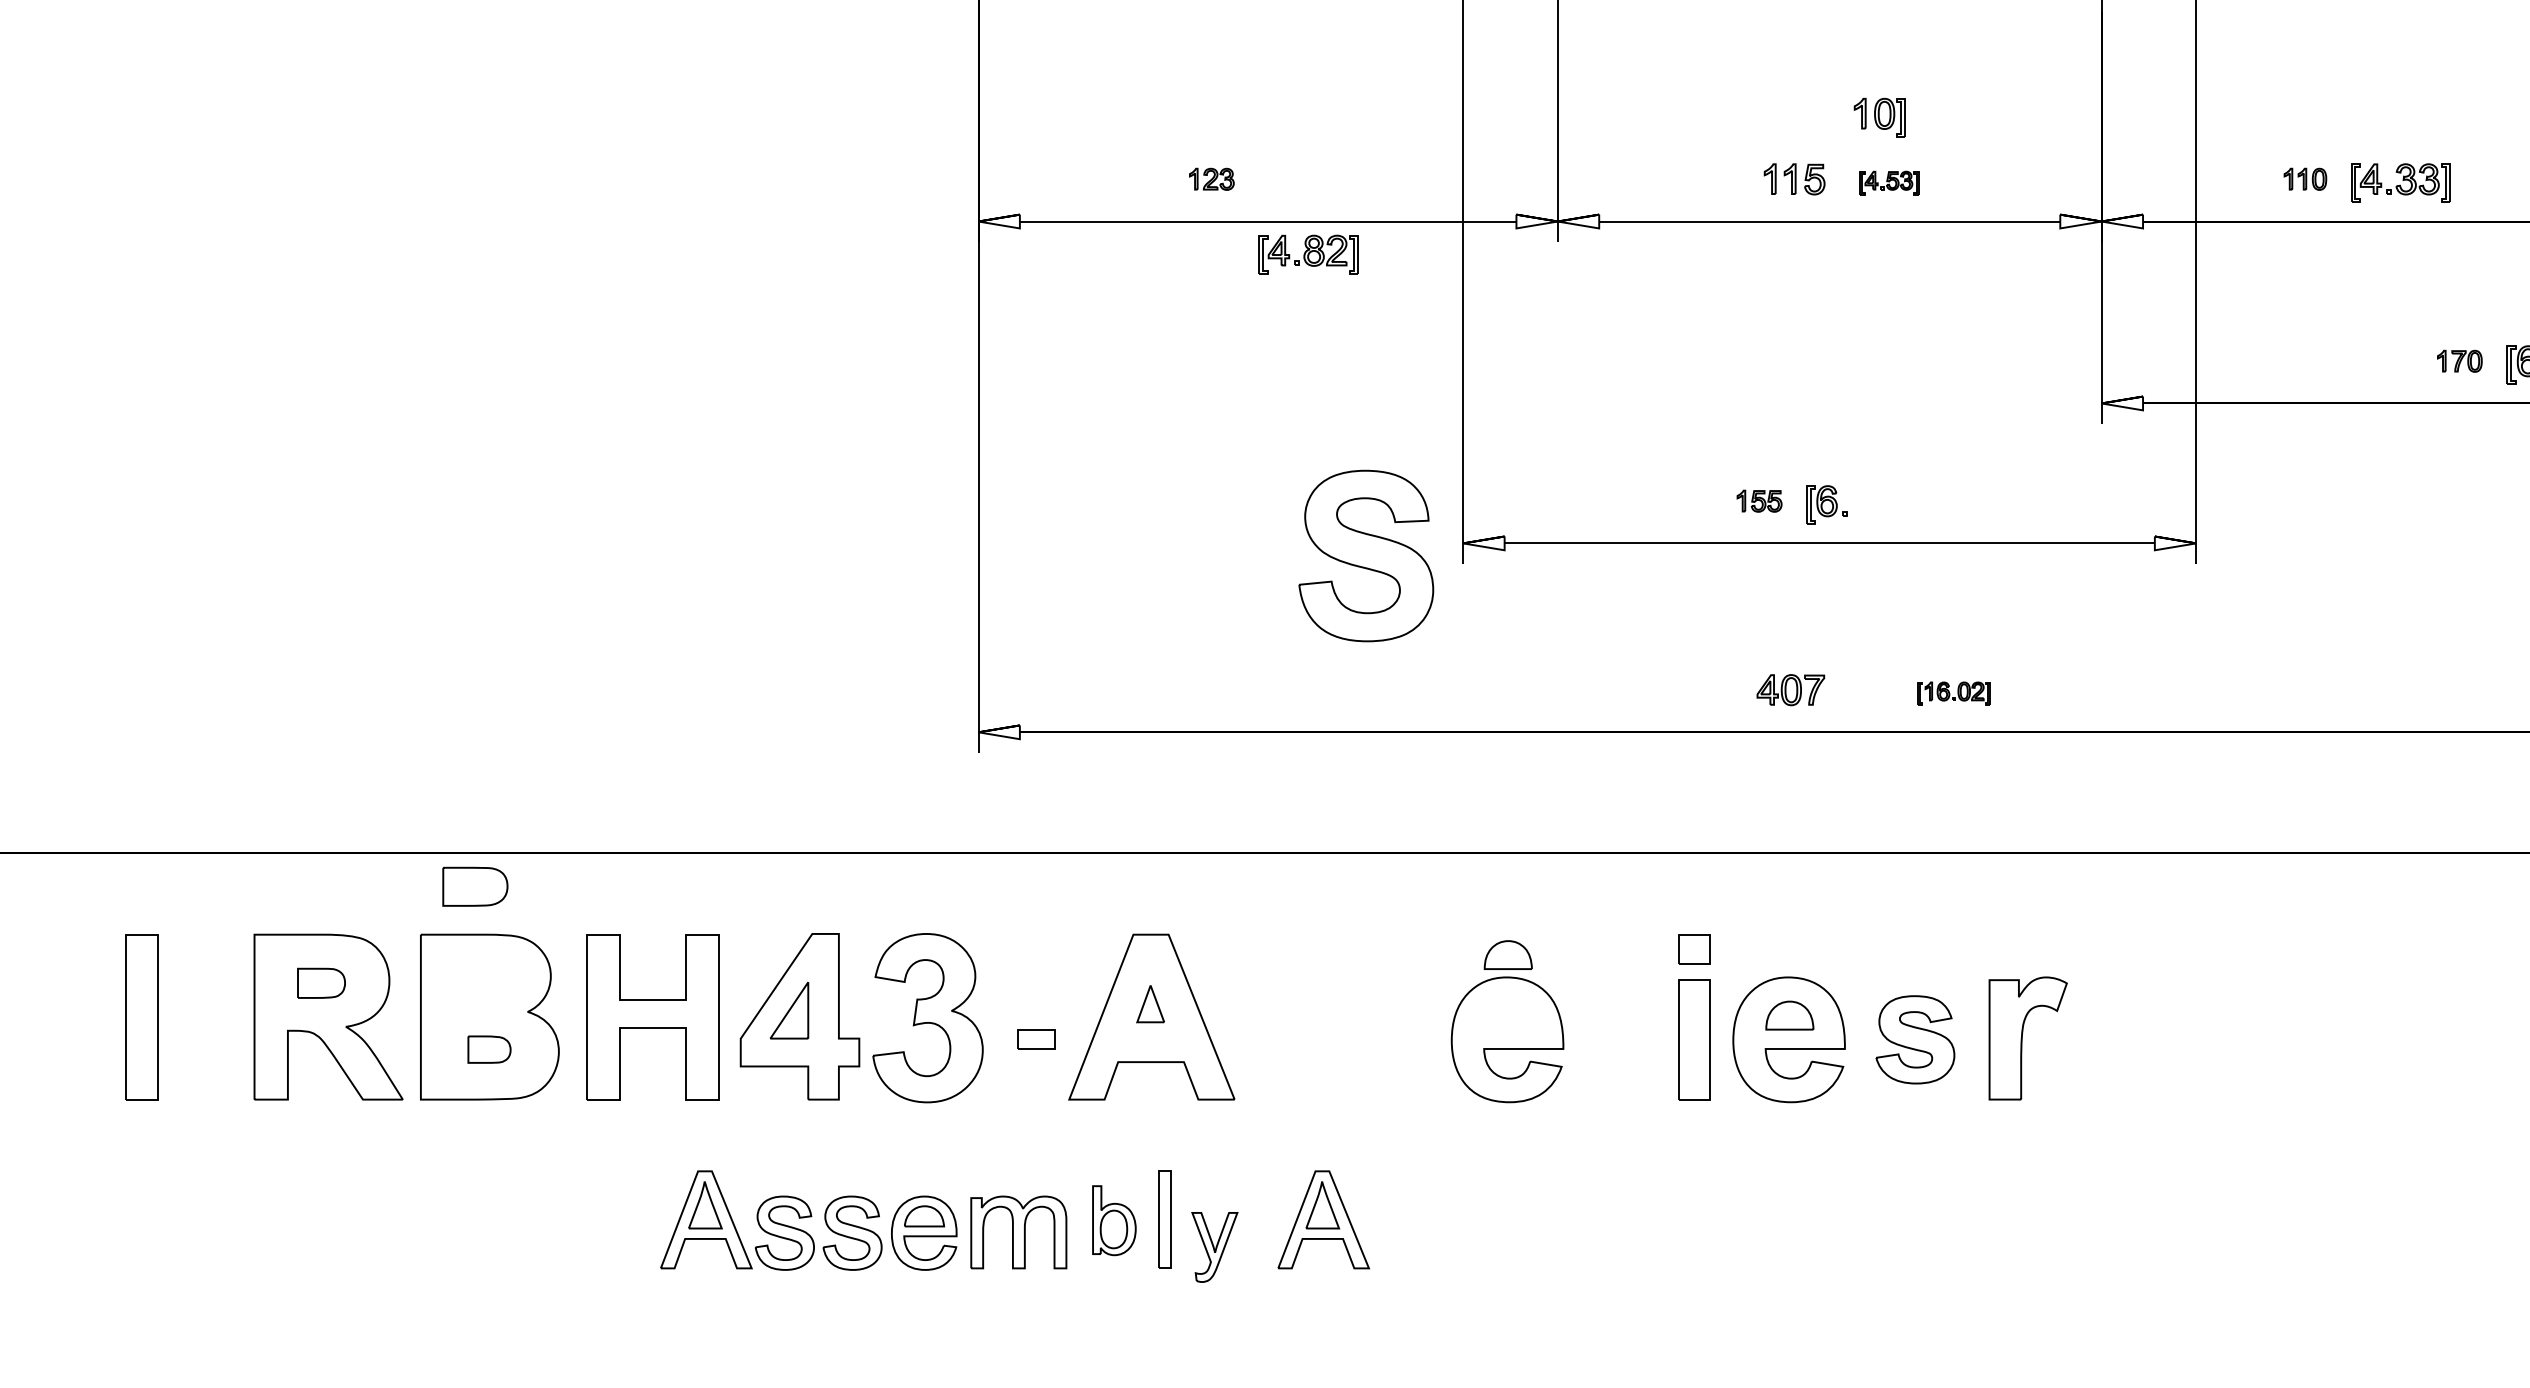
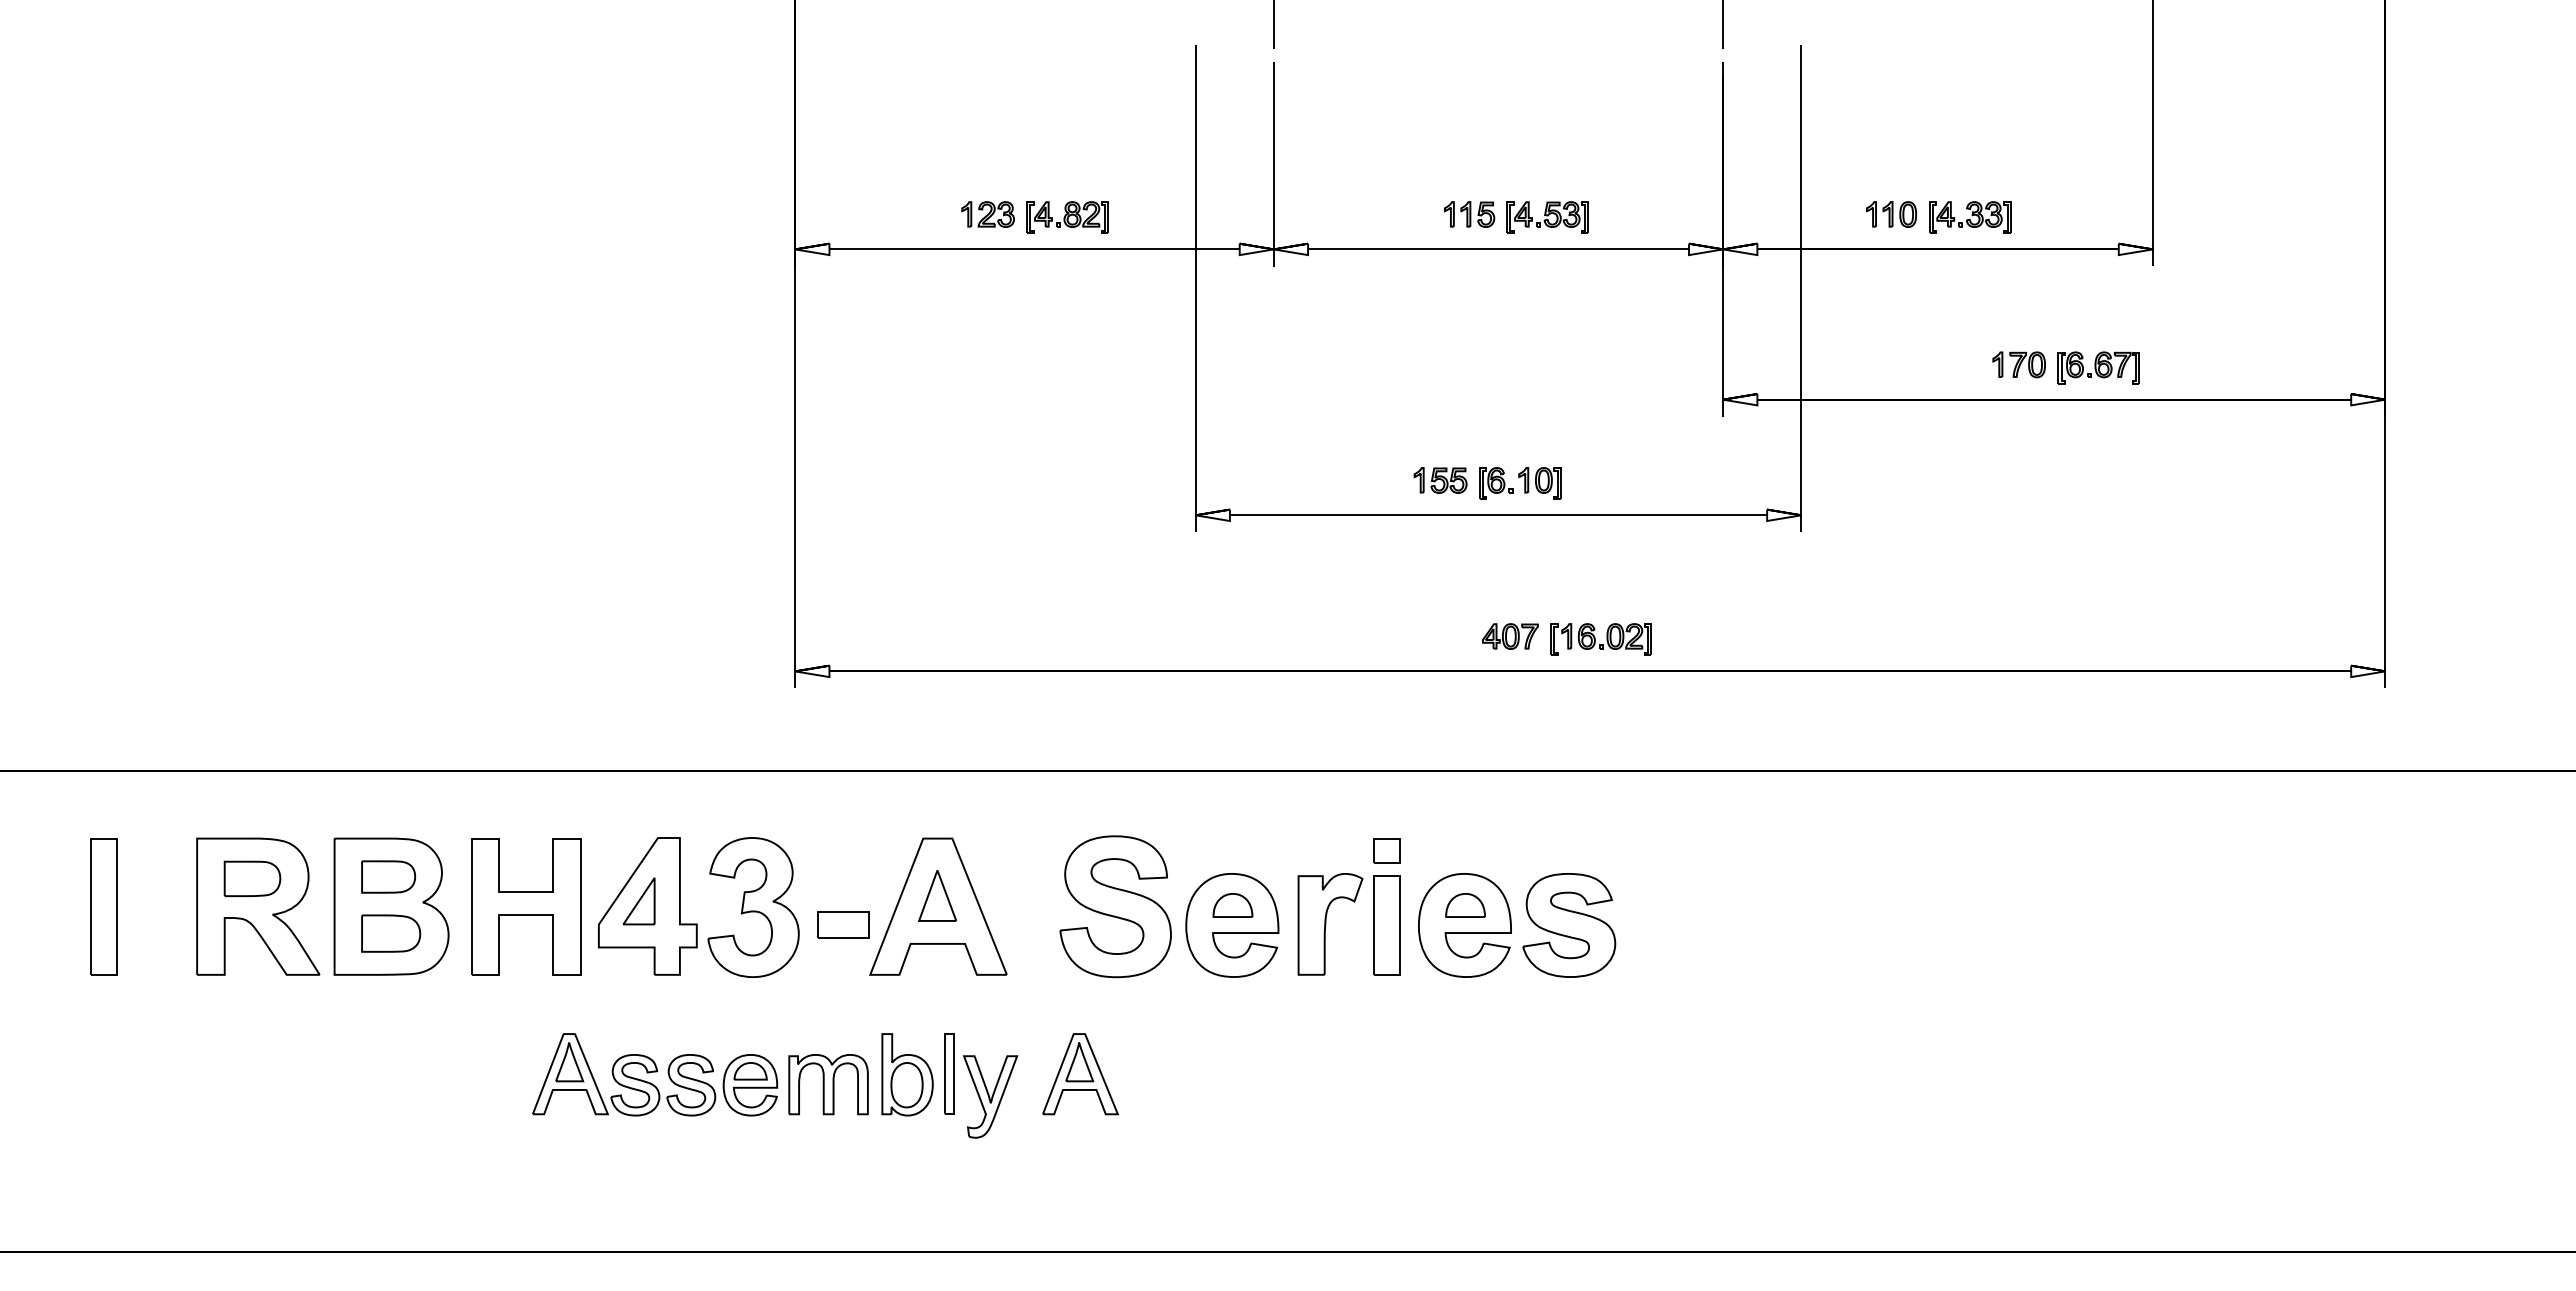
part: (1879, 117) -> (1539, 483), moved
part: (1211, 179) -> (987, 214), size x1.43
part: (2305, 179) -> (1891, 214), size x1.43
part: (1888, 182) -> (1547, 217), size x1.67
part: (1308, 254) -> (1067, 217), moved
part: (2459, 360) -> (2018, 364), size x1.43
part: (1759, 501) -> (1440, 480), size x1.43
part: (1366, 555) -> (1115, 906), moved
part: (1790, 690) -> (1510, 636), moved
part: (1953, 693) -> (1600, 639), size x1.67
part: (475, 886) -> (388, 876), moved
part: (1507, 955) -> (1232, 905), moved
part: (321, 982) -> (252, 878), size x1.43
part: (1150, 1003) -> (937, 895), size x1.67
part: (1036, 1038) -> (843, 924), size x1.67
part: (2028, 1038) -> (1330, 924), moved
part: (1915, 1039) -> (1569, 925), size x1.43
part: (489, 1049) -> (391, 933), size x1.67
part: (1114, 1220) -> (907, 1074), size x1.43
part: (1214, 1246) -> (990, 1096), size x1.43

